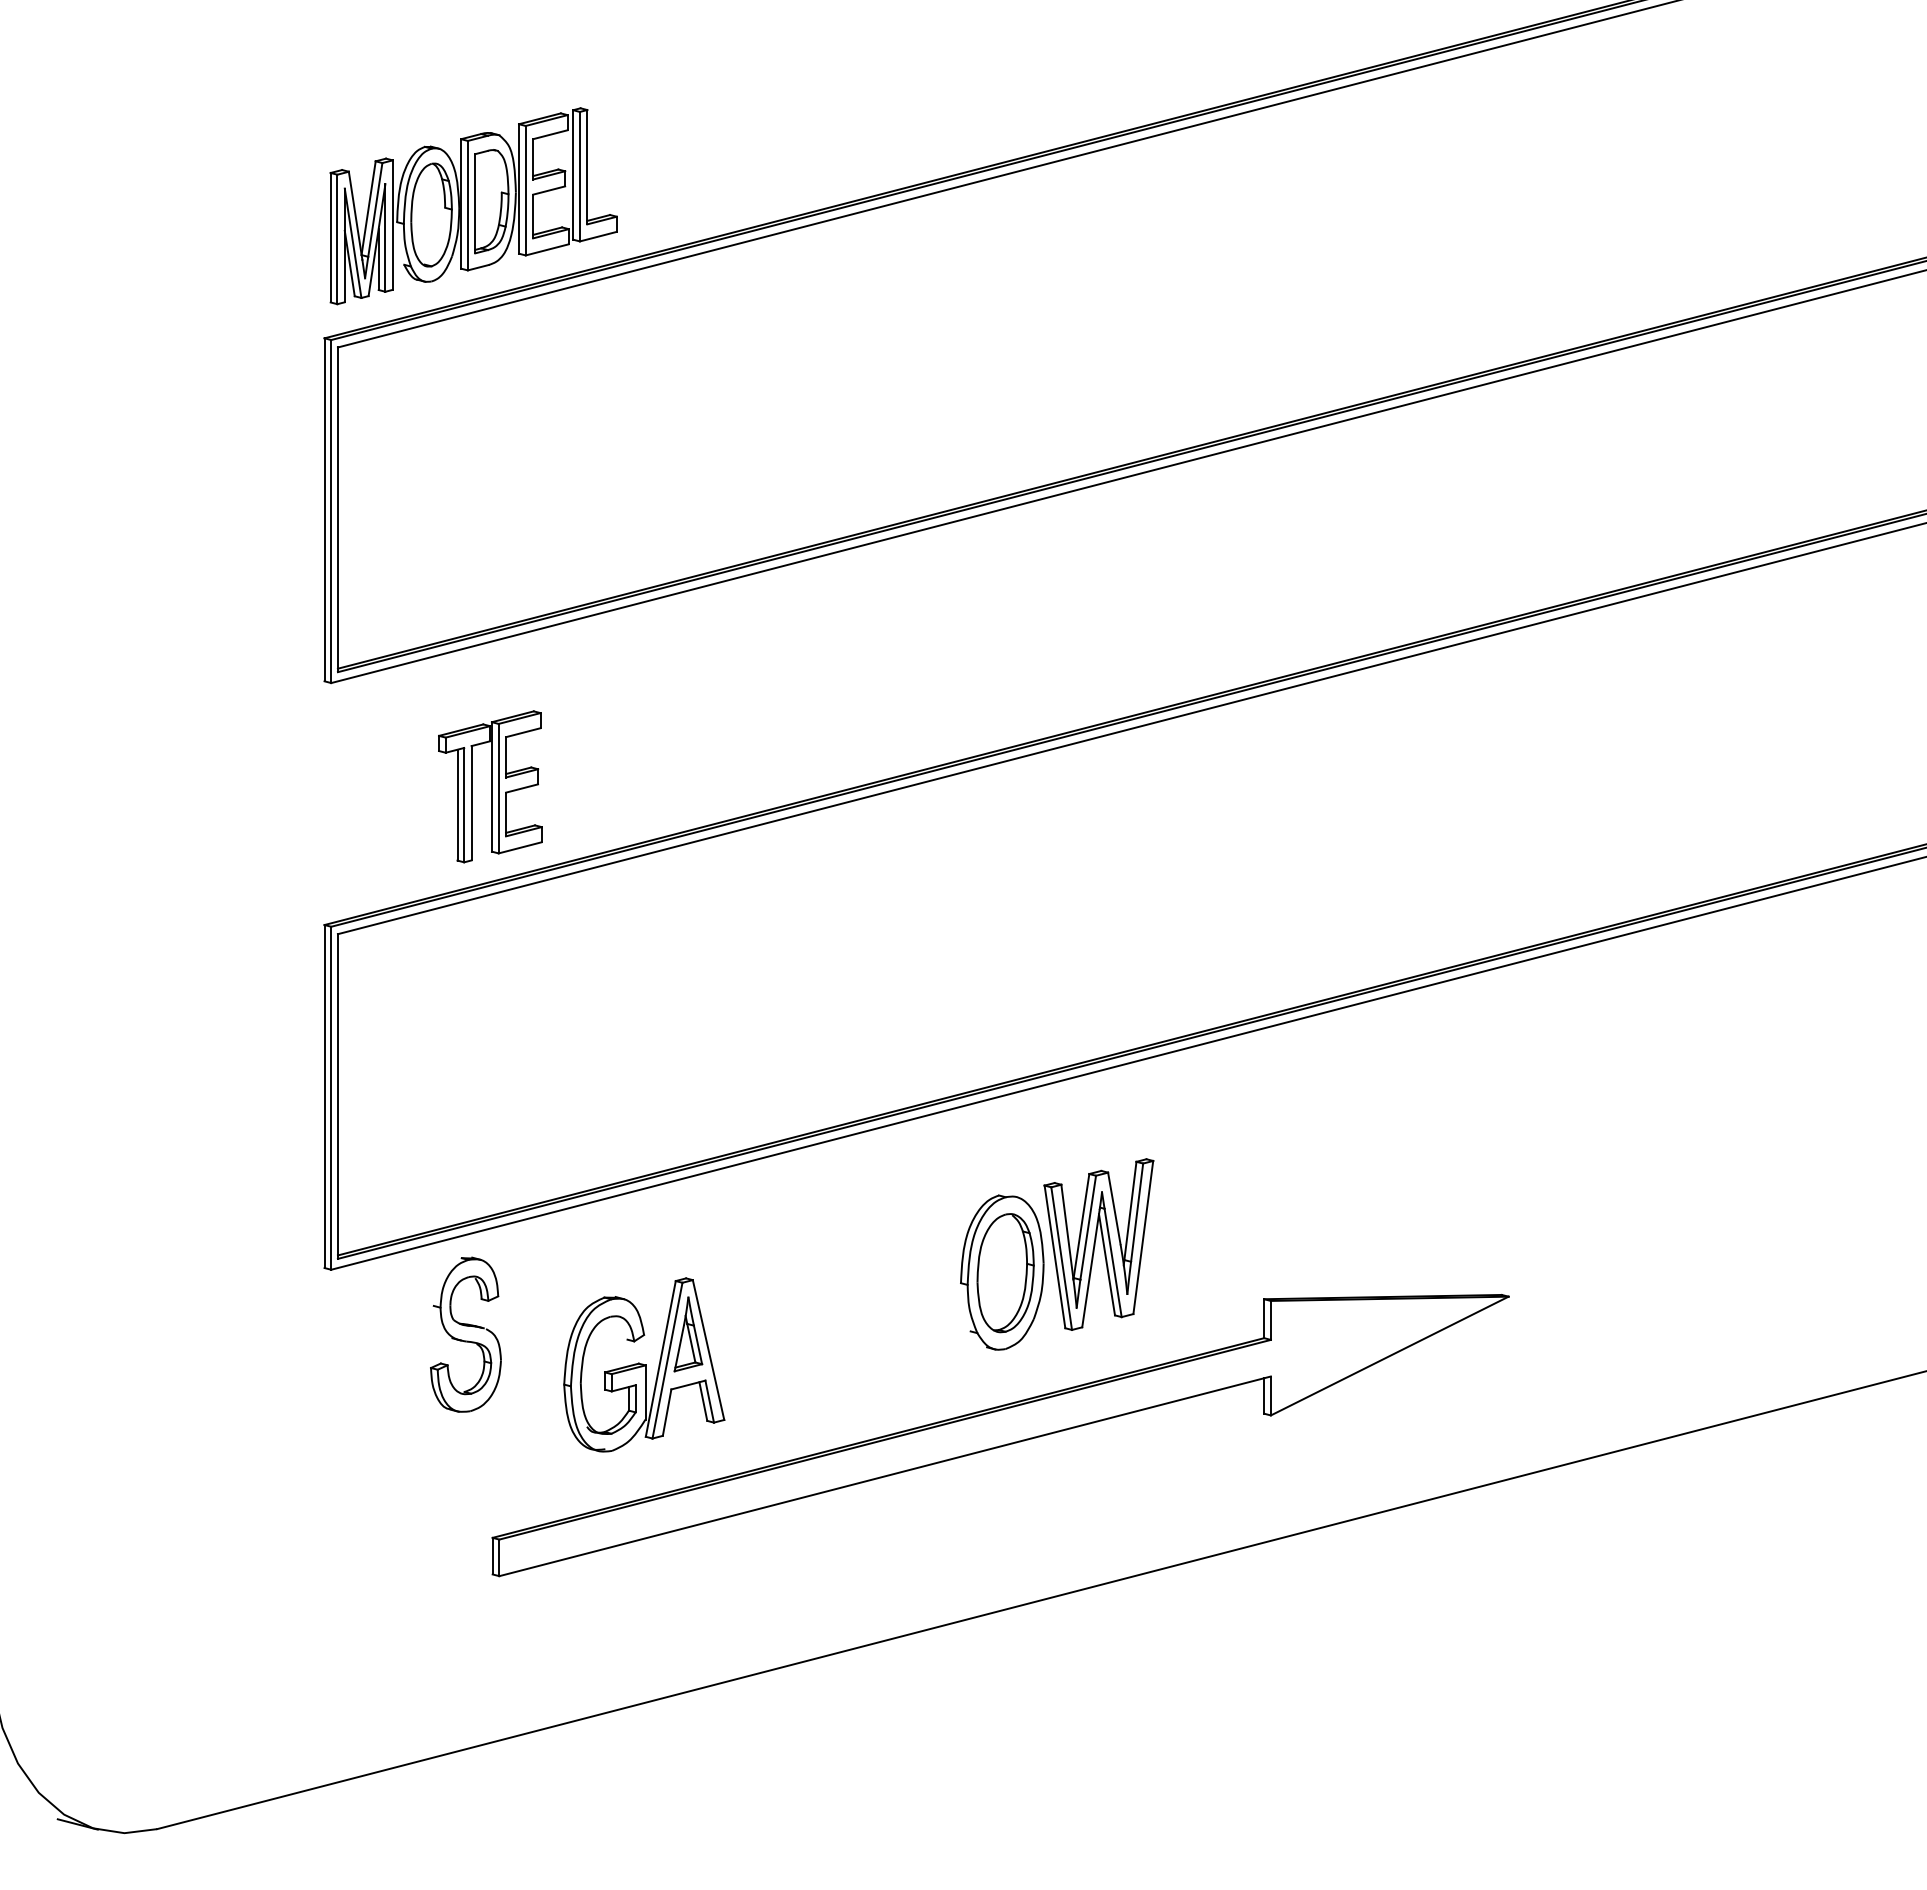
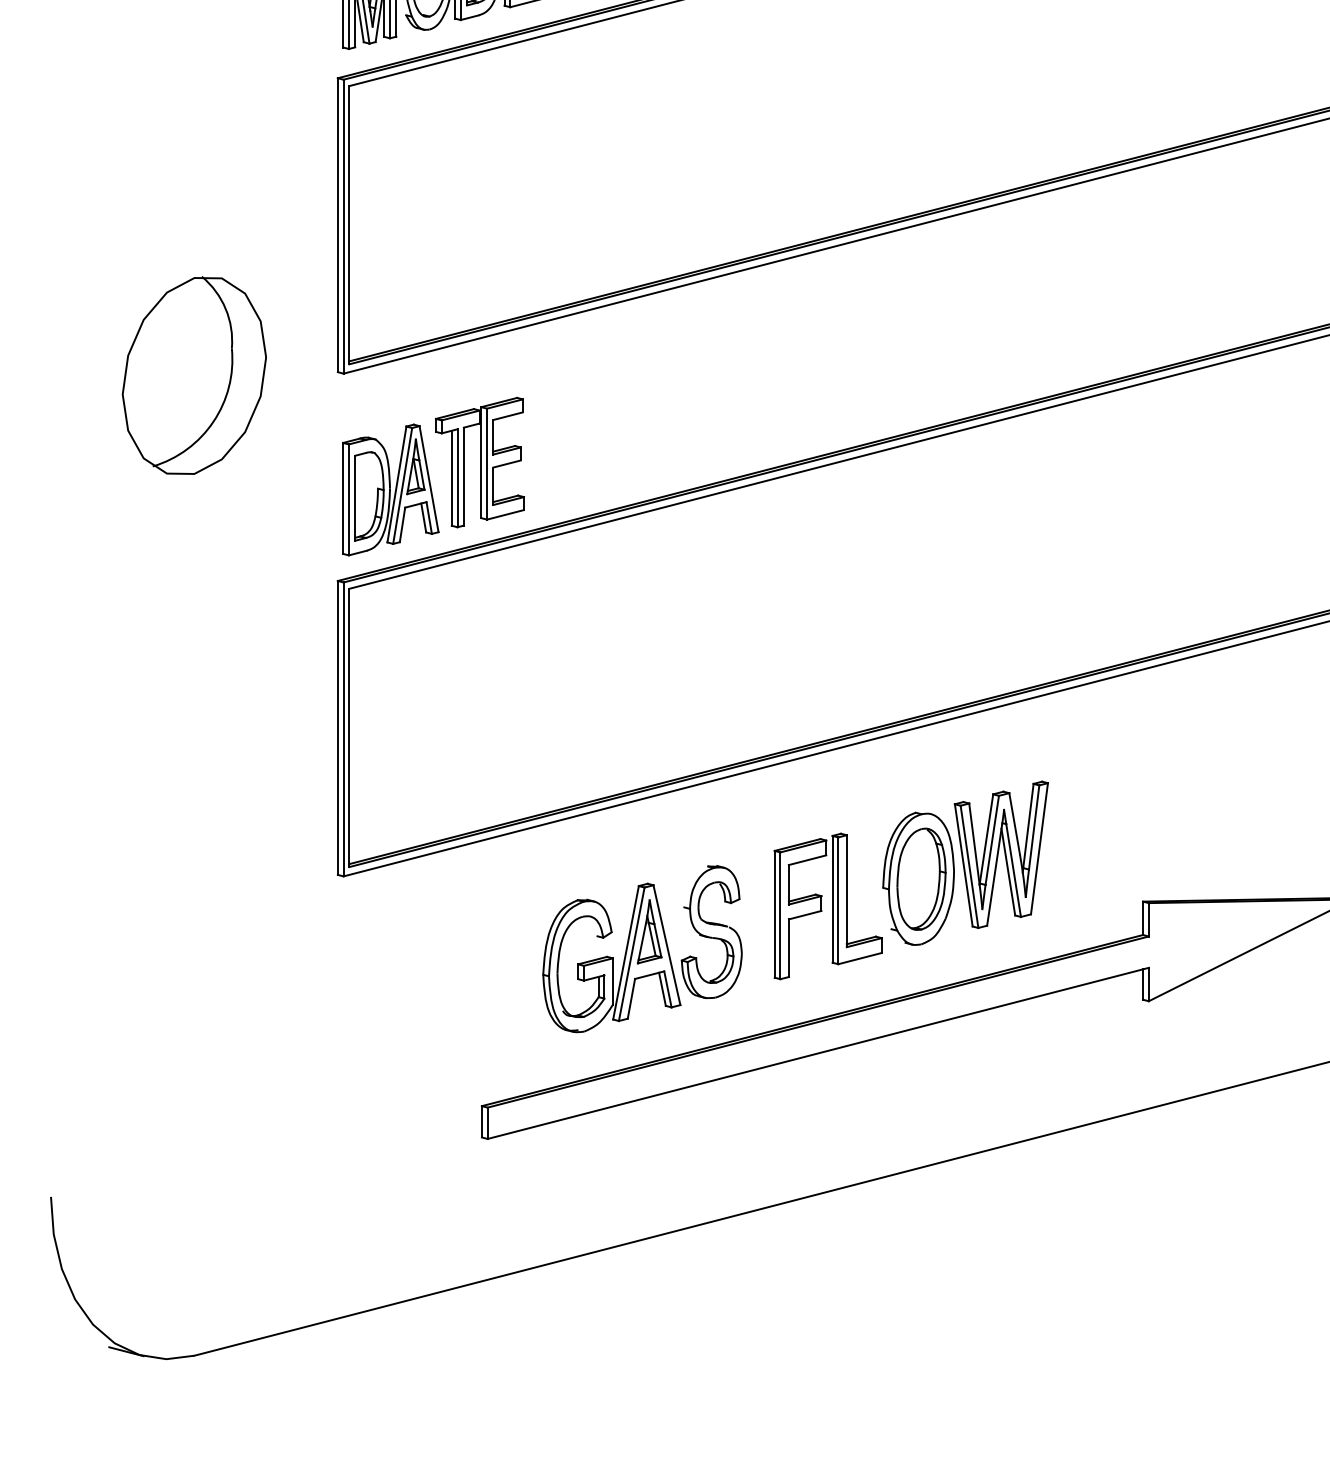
part: (156, 684) -> (193, 374), added
part: (386, 818) -> (390, 489), added
part: (896, 1304) -> (827, 906), added
part: (465, 1334) -> (711, 931), moved

